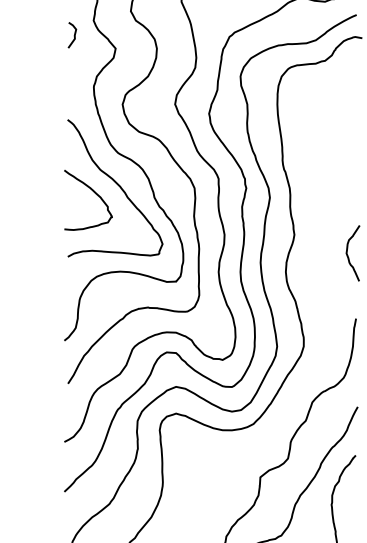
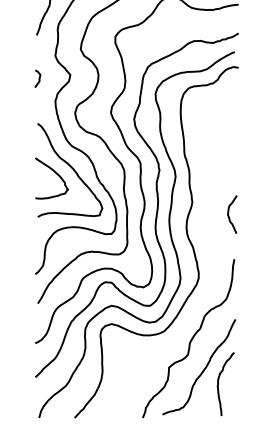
curve: (73, 34) -> (38, 78), moved

